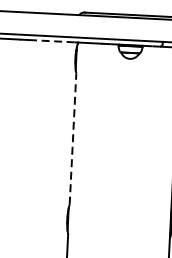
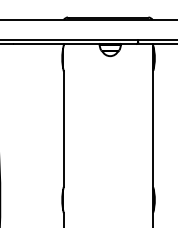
line: (54, 41) -> (43, 44), dashed -> solid
line: (72, 139) -> (63, 129), dashed -> solid

